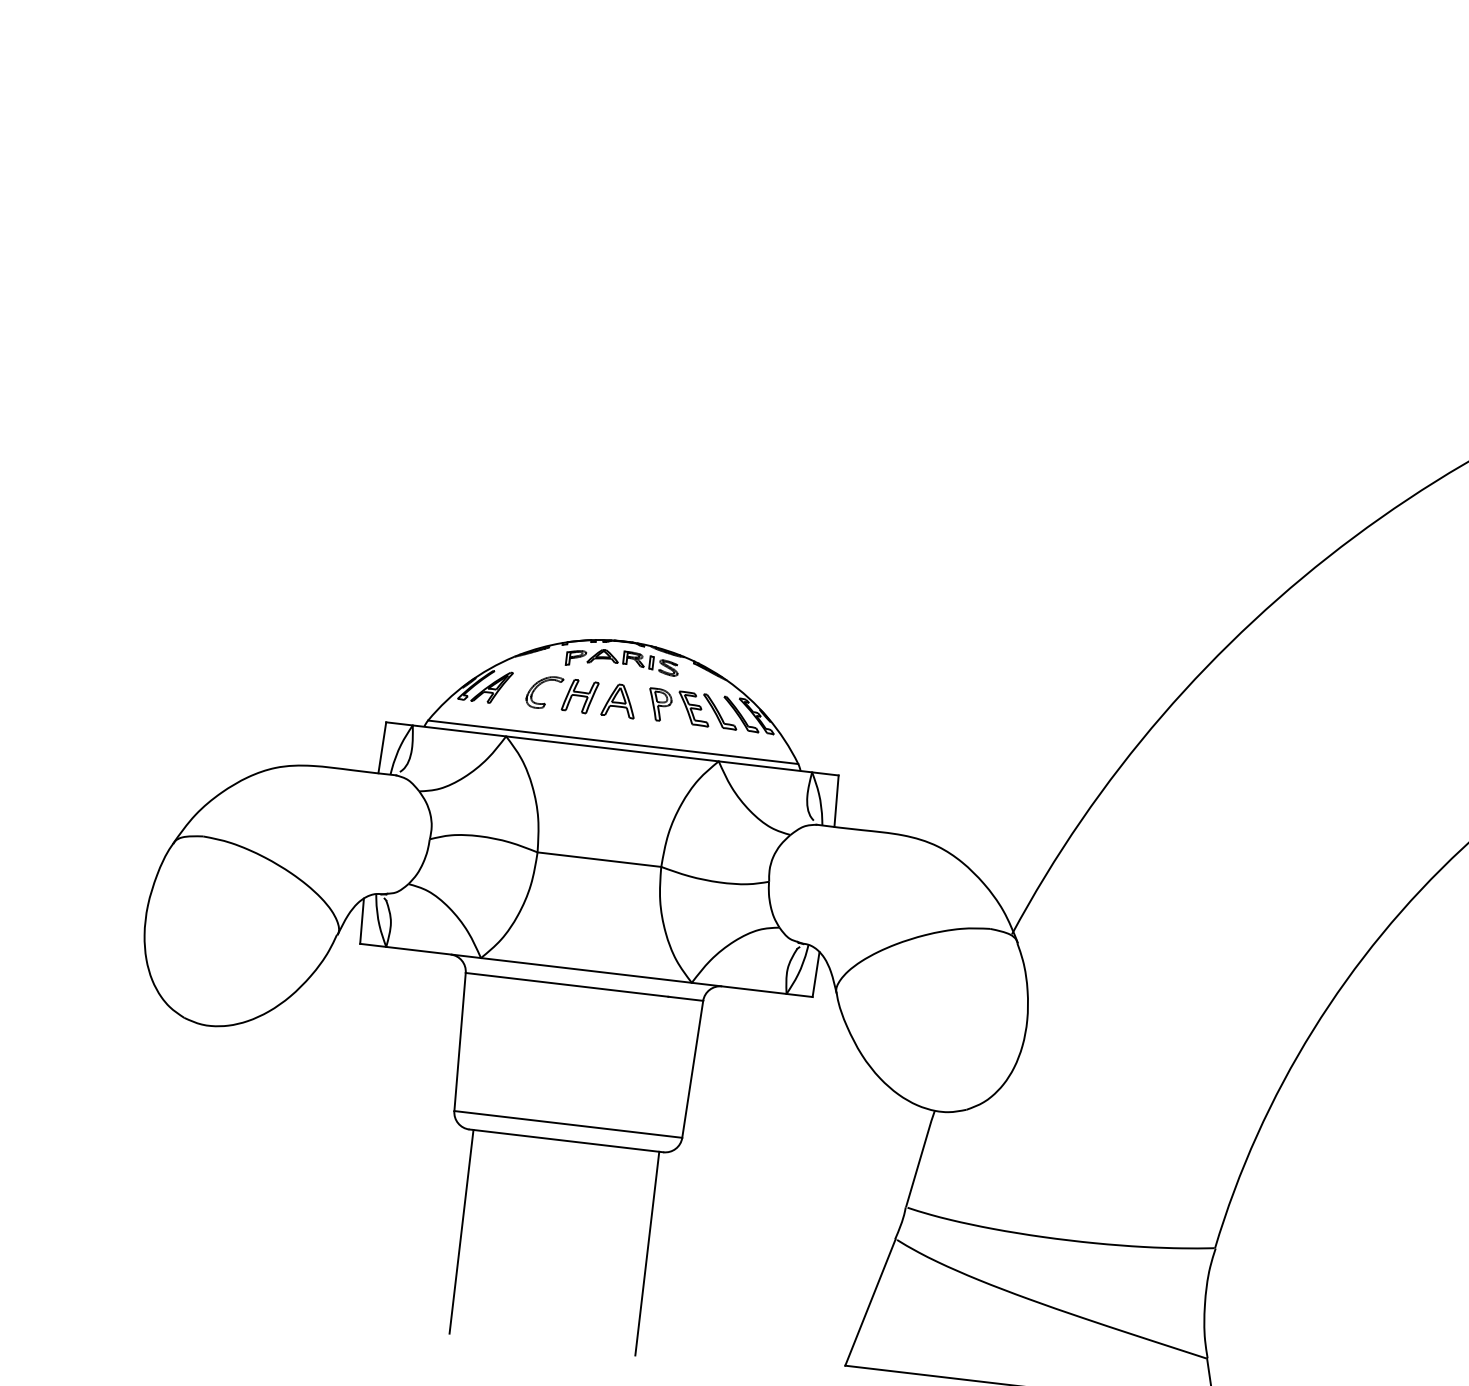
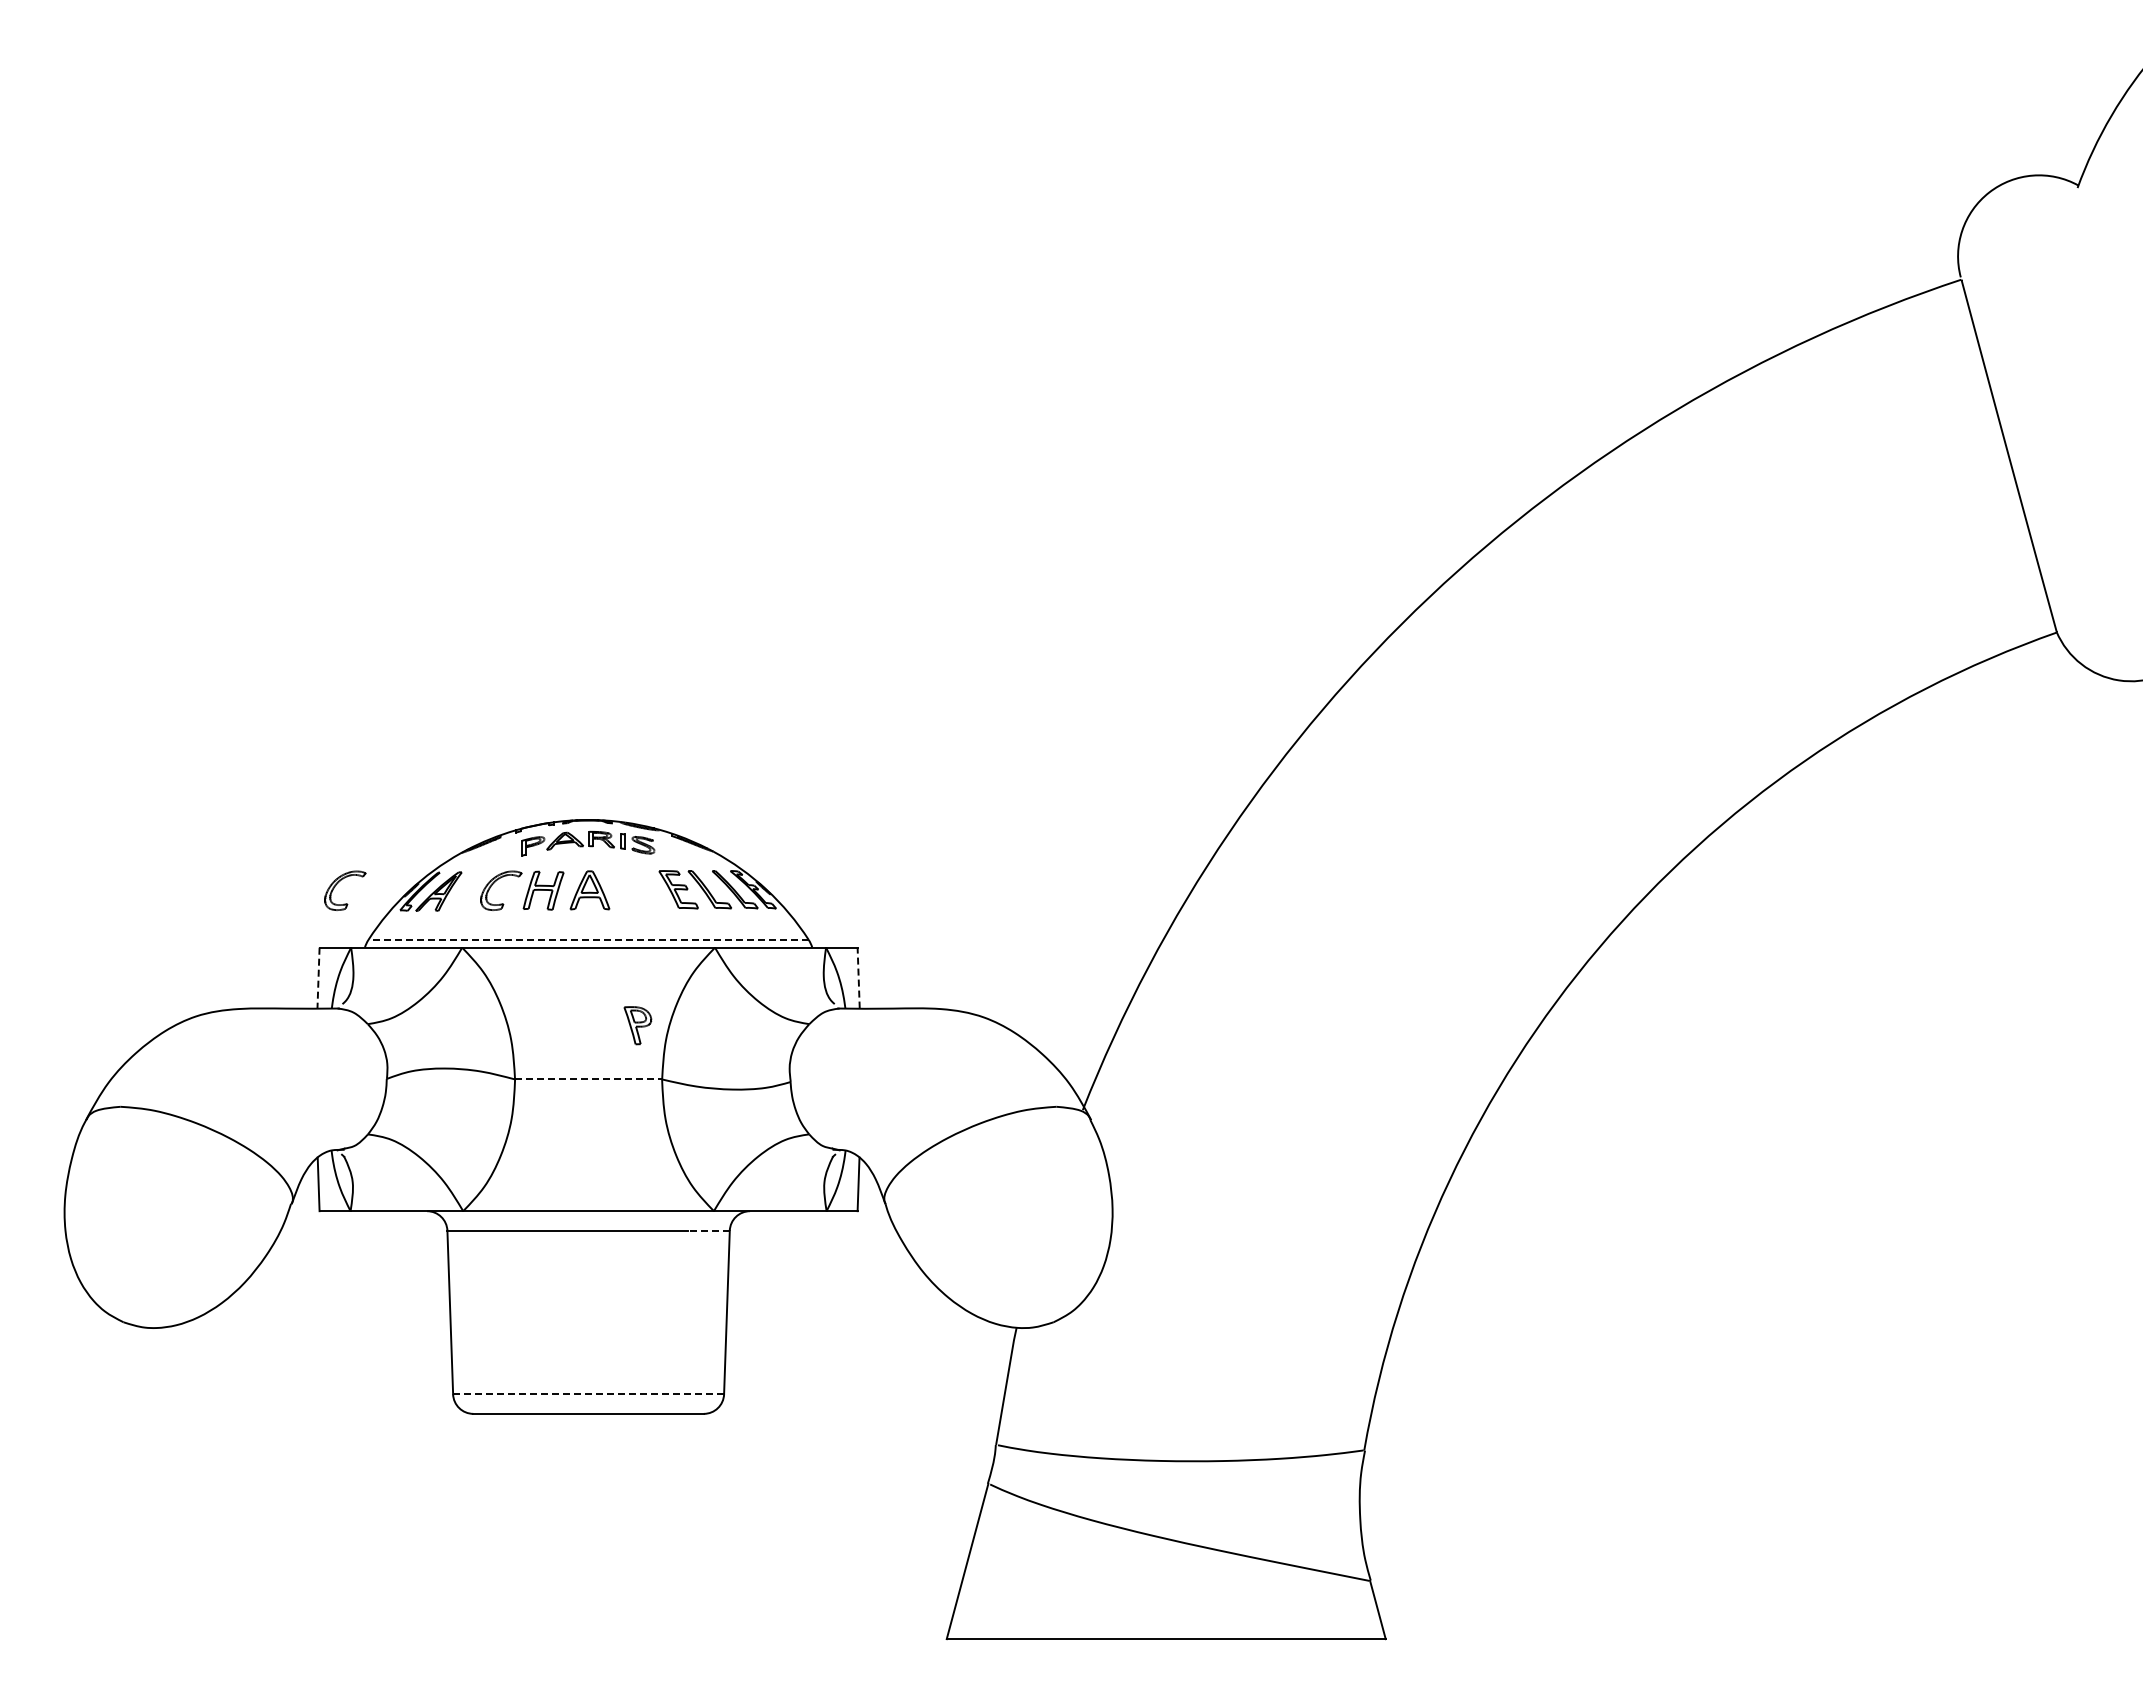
part: (408, 670) -> (338, 883), added
part: (659, 704) -> (637, 1025), moved
line: (613, 741) -> (588, 939), solid -> dashed
line: (382, 748) -> (318, 978), solid -> dashed
line: (836, 800) -> (858, 977), solid -> dashed
line: (599, 859) -> (588, 1079), solid -> dashed
line: (686, 998) -> (709, 1230), solid -> dashed
line: (569, 1124) -> (589, 1394), solid -> dashed
line: (461, 1231) -> (478, 1534), removed
line: (647, 1253) -> (699, 1534), removed

